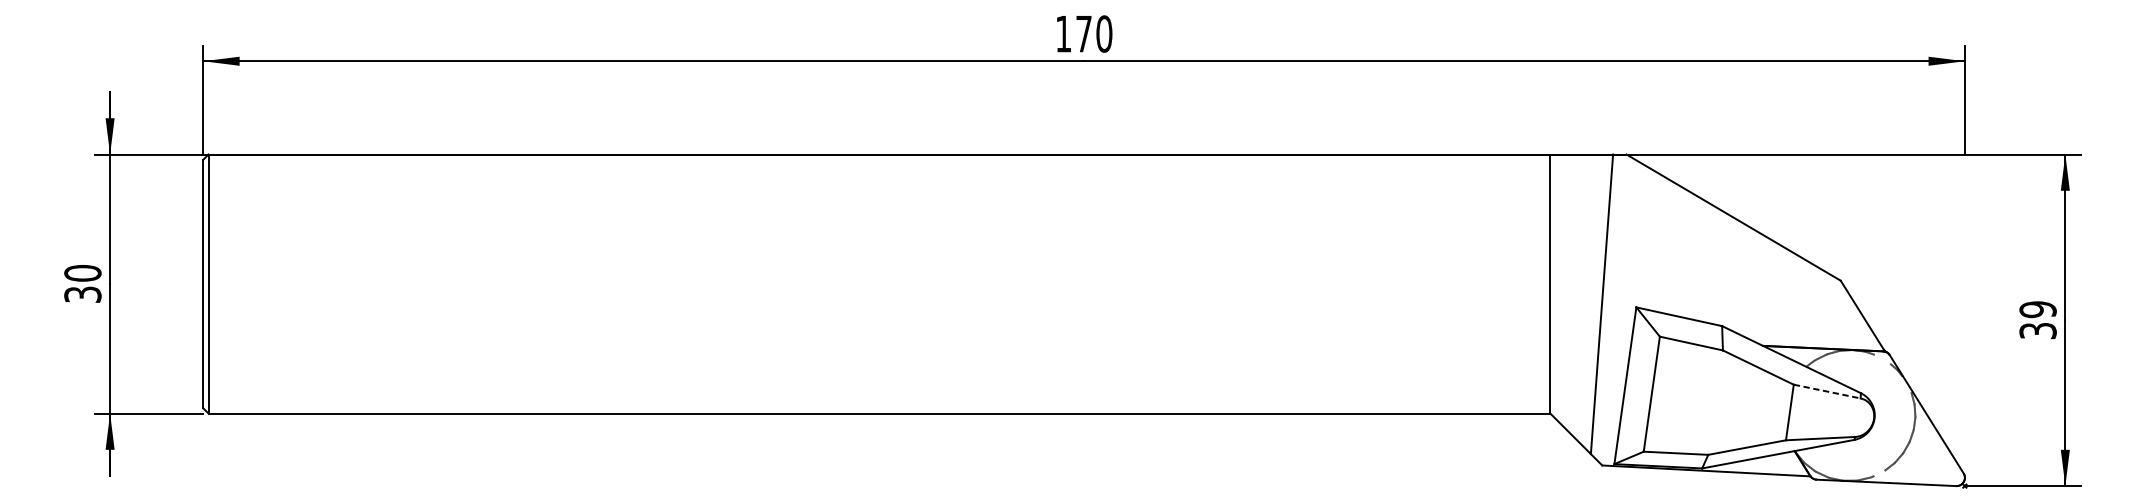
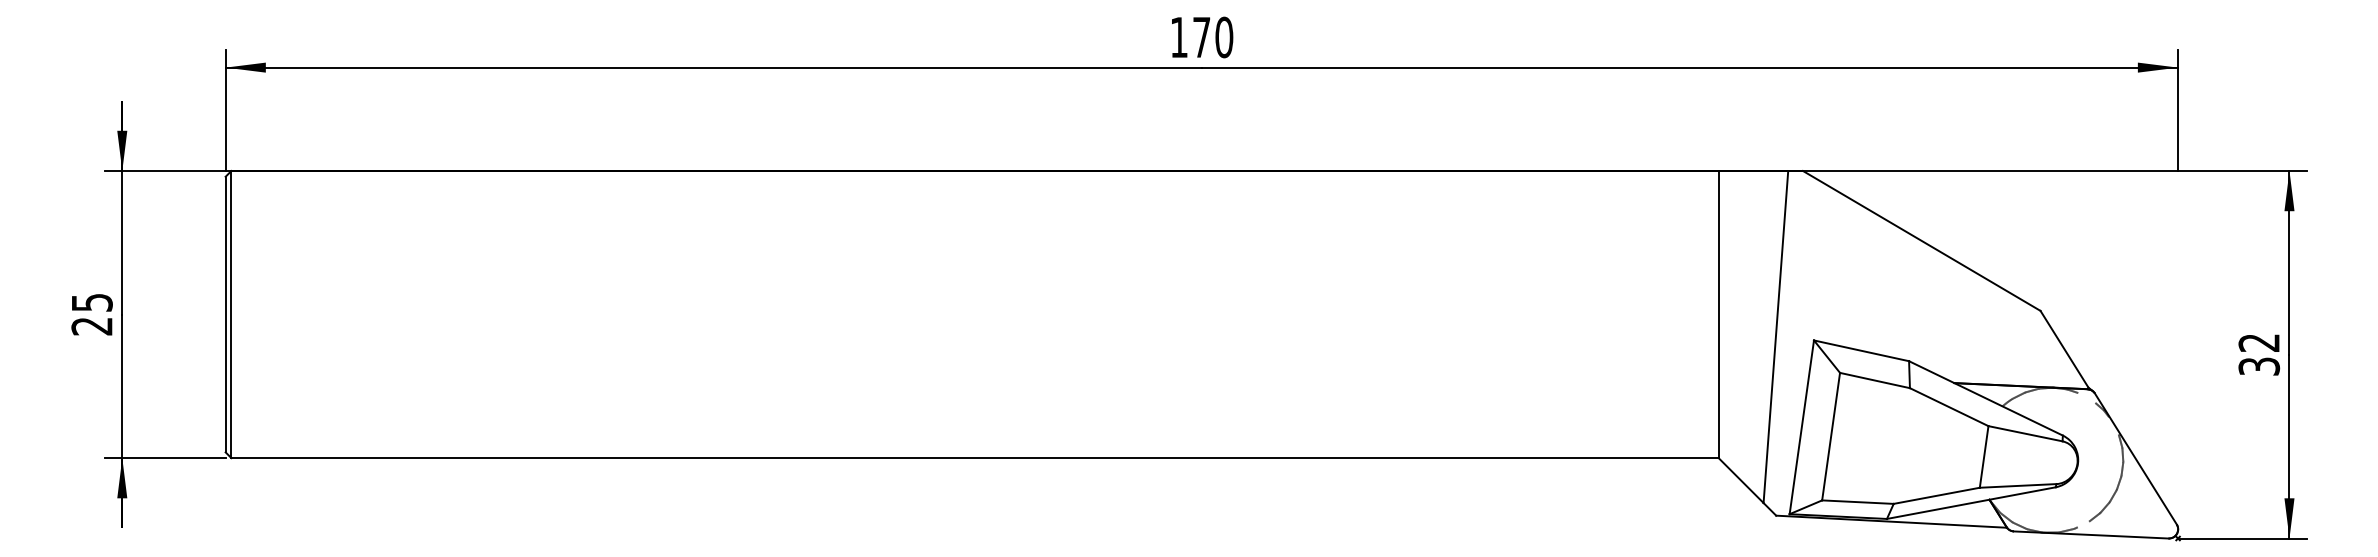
text: (82, 283) -> (91, 314), 30 -> 25
text: (2038, 309) -> (2259, 342), 39 -> 32
line: (1827, 391) -> (2025, 433), dashed -> solid

